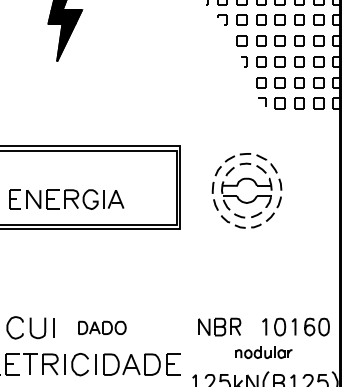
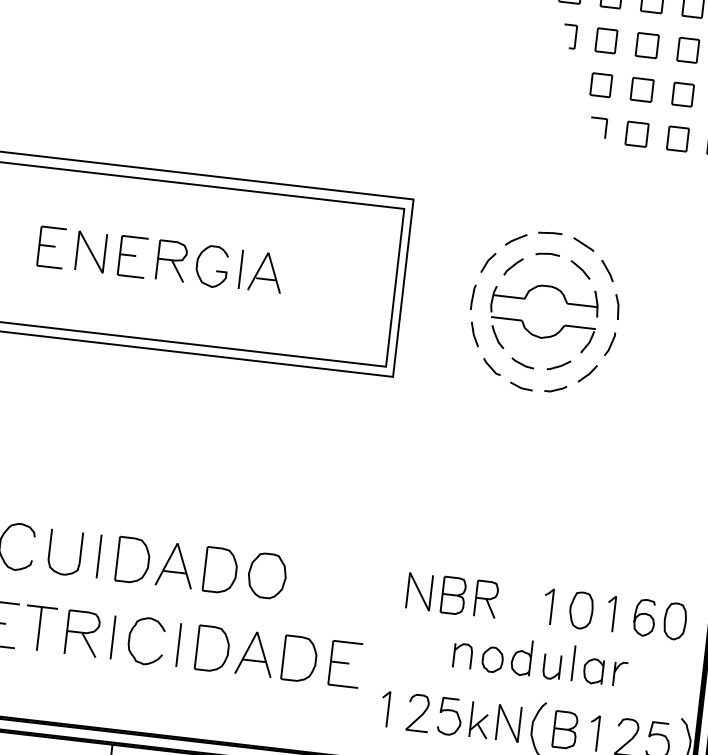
part: (66, 199) -> (160, 260), moved
part: (102, 327) -> (202, 567), size x1.67
part: (263, 352) -> (539, 660), size x1.43

